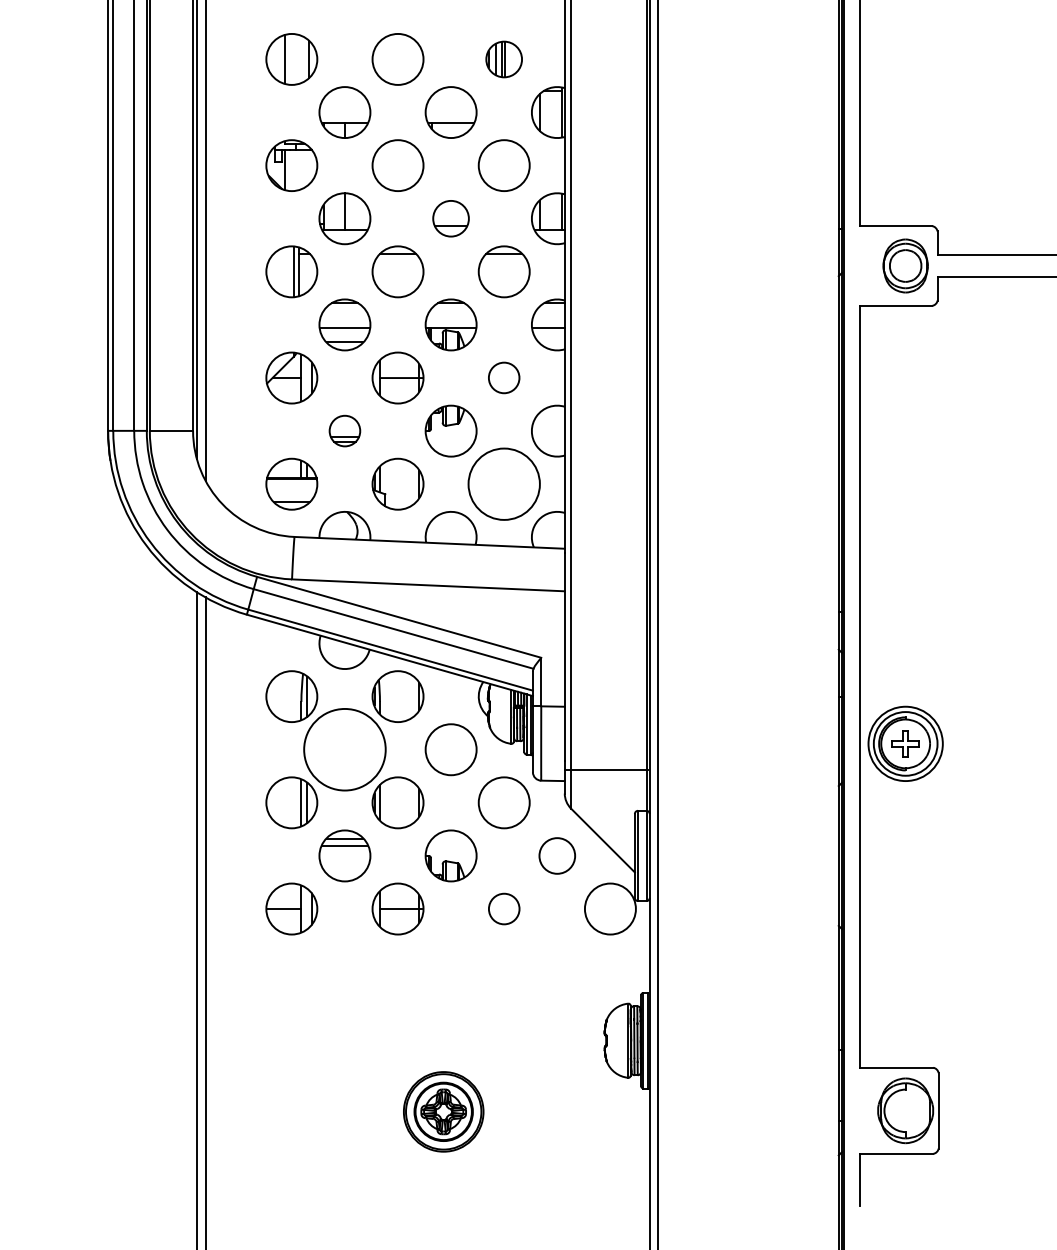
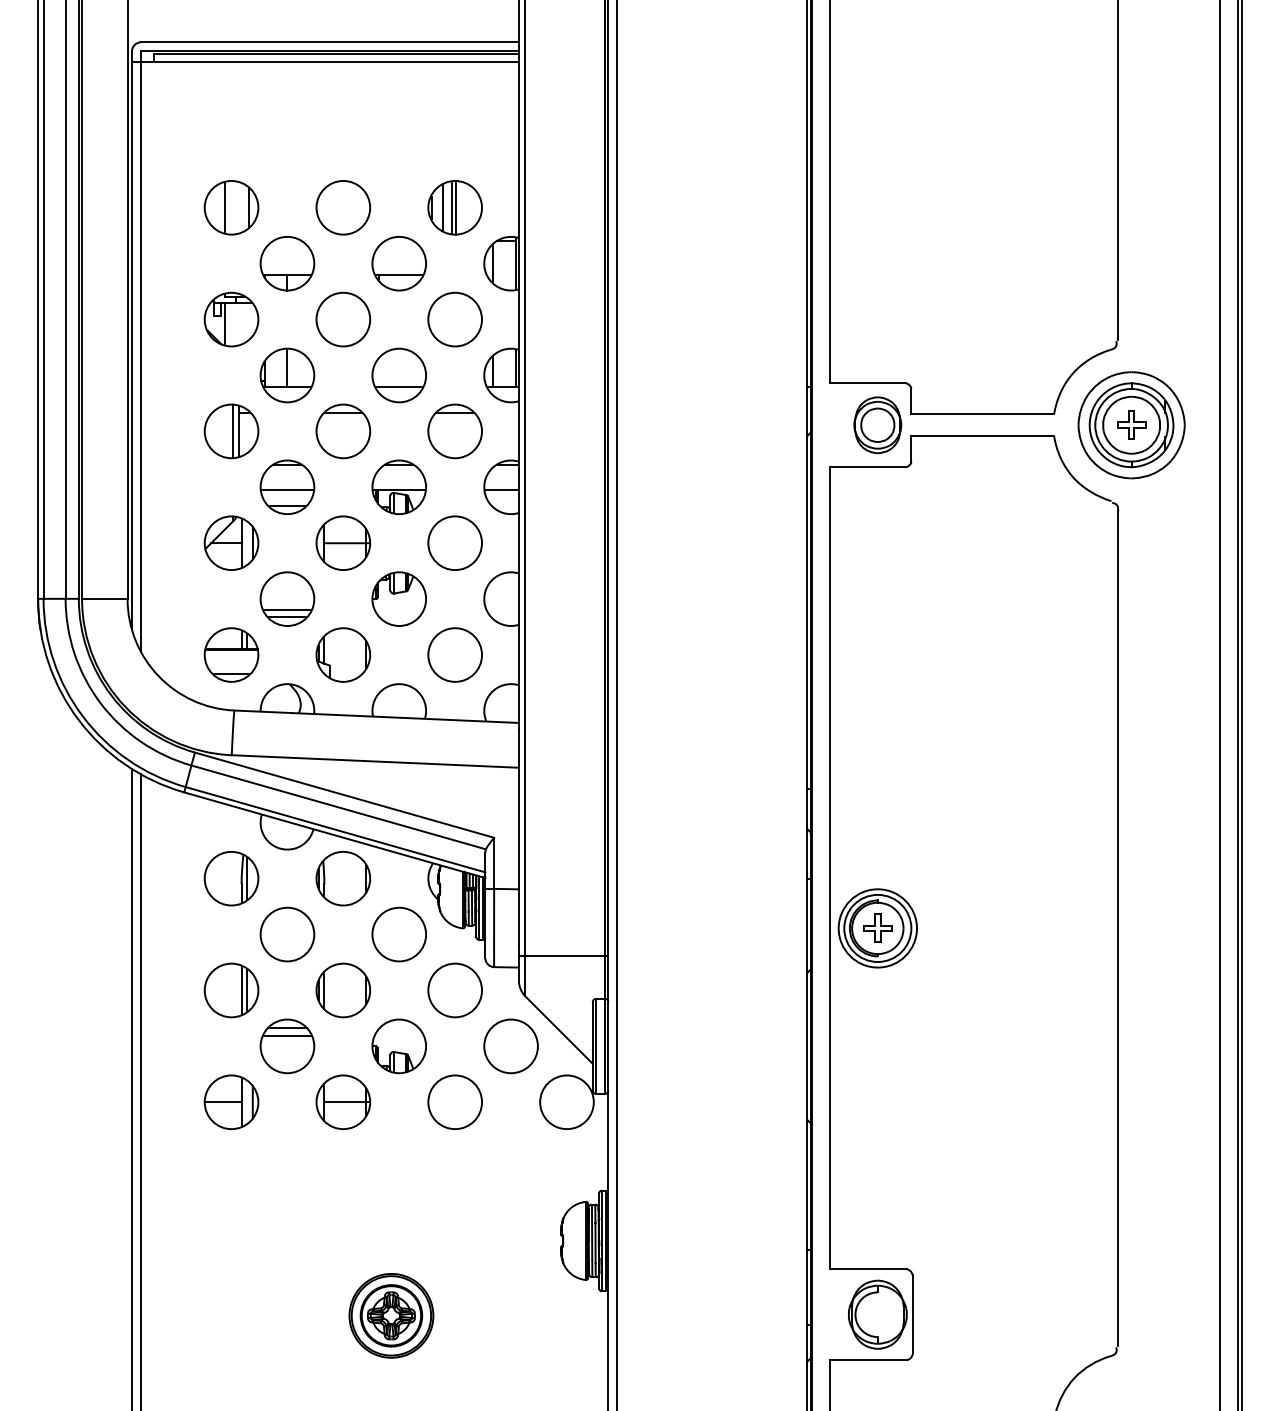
part: (503, 59) -> (454, 207), size x1.43
part: (450, 218) -> (398, 375), size x1.43
circle: (503, 377) -> (454, 542), size x1.67
part: (344, 430) -> (287, 598), size x1.67
circle: (504, 483) -> (455, 654), size x0.71
circle: (344, 749) -> (287, 934), size x0.62
circle: (556, 856) -> (510, 1046), size x1.43
circle: (504, 909) -> (455, 1102), size x1.67

